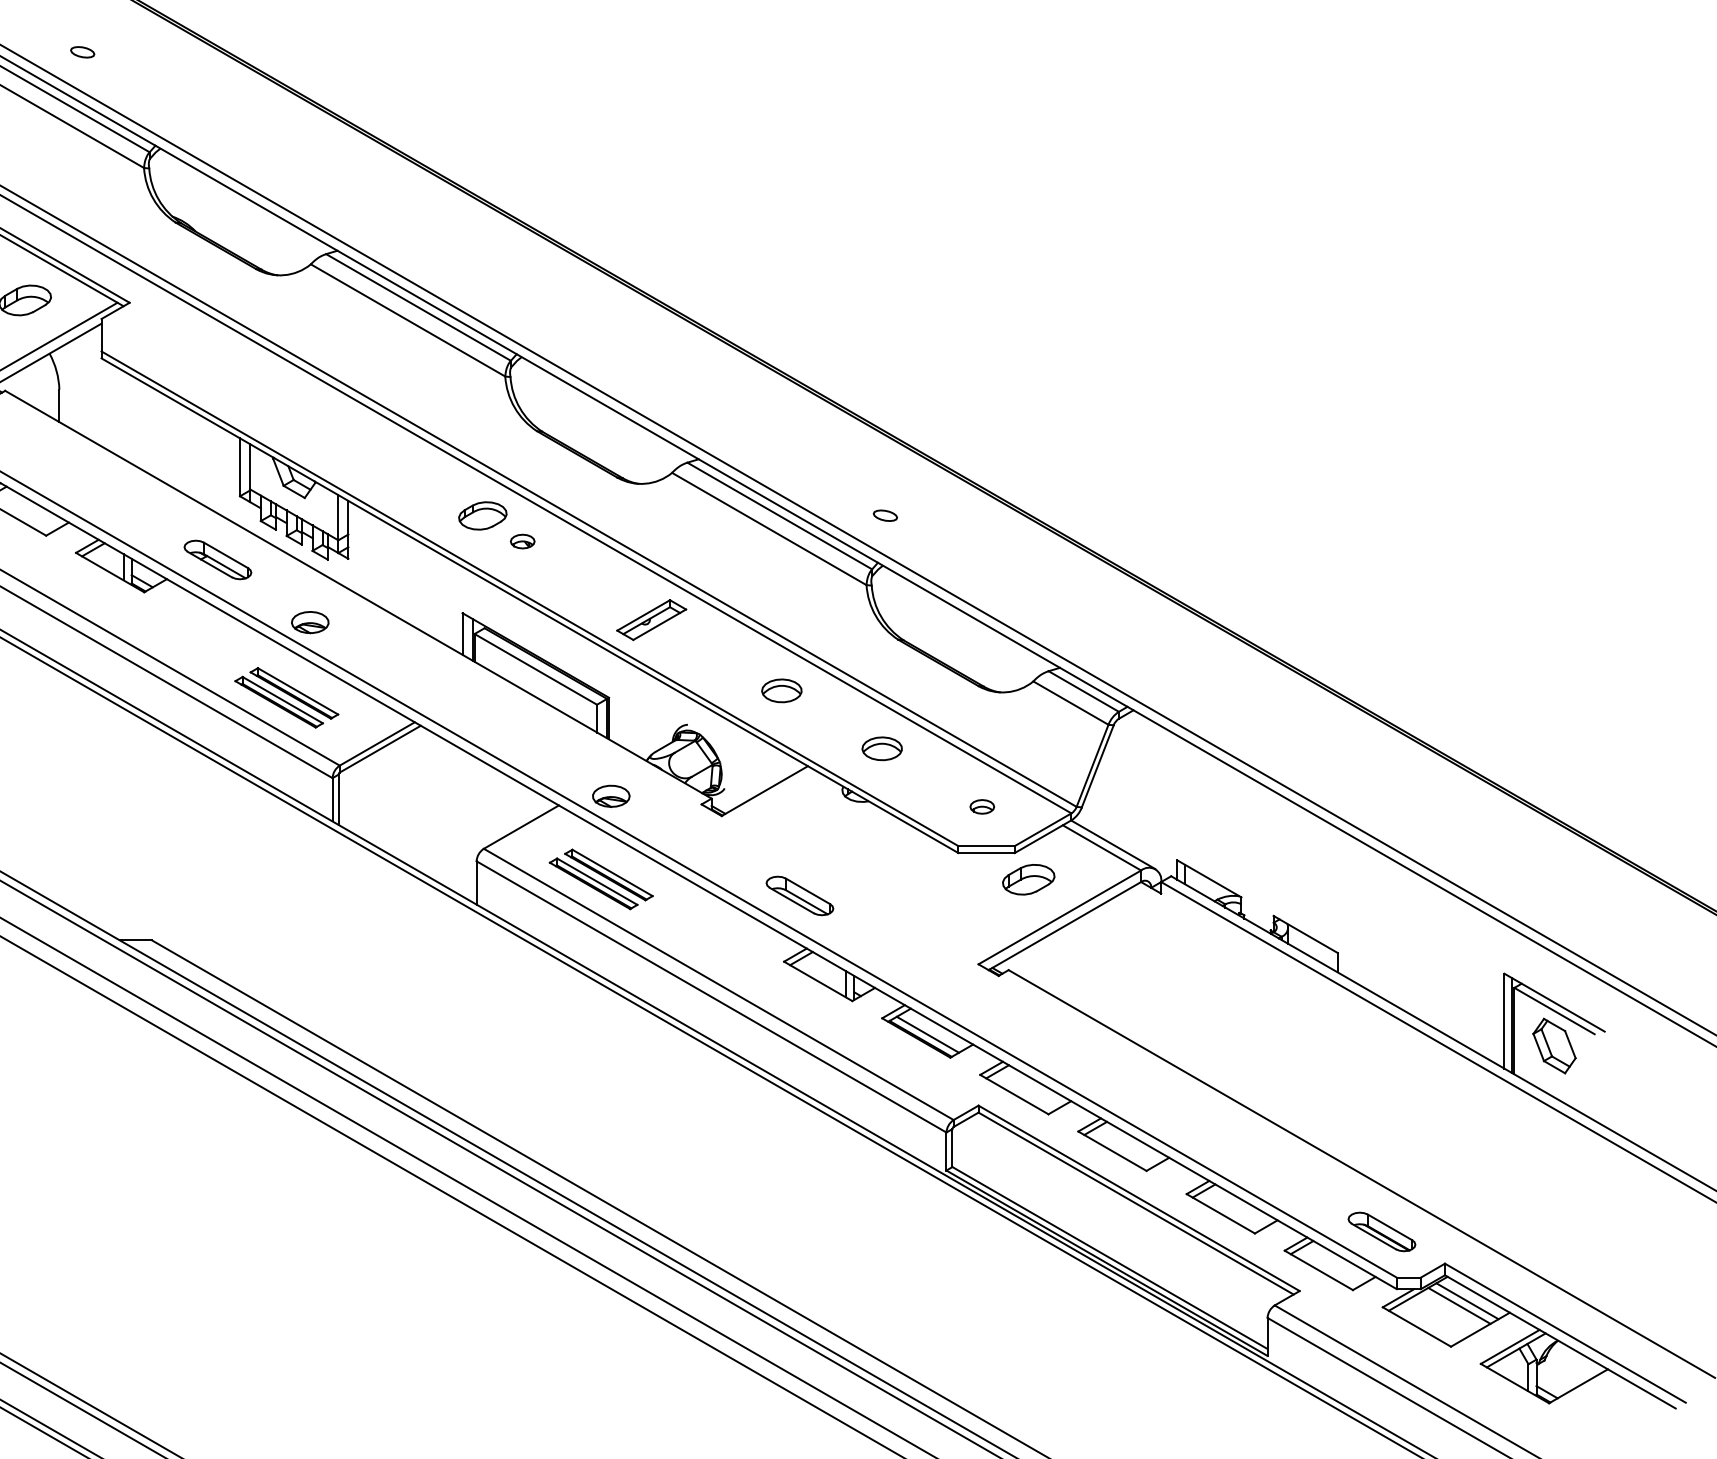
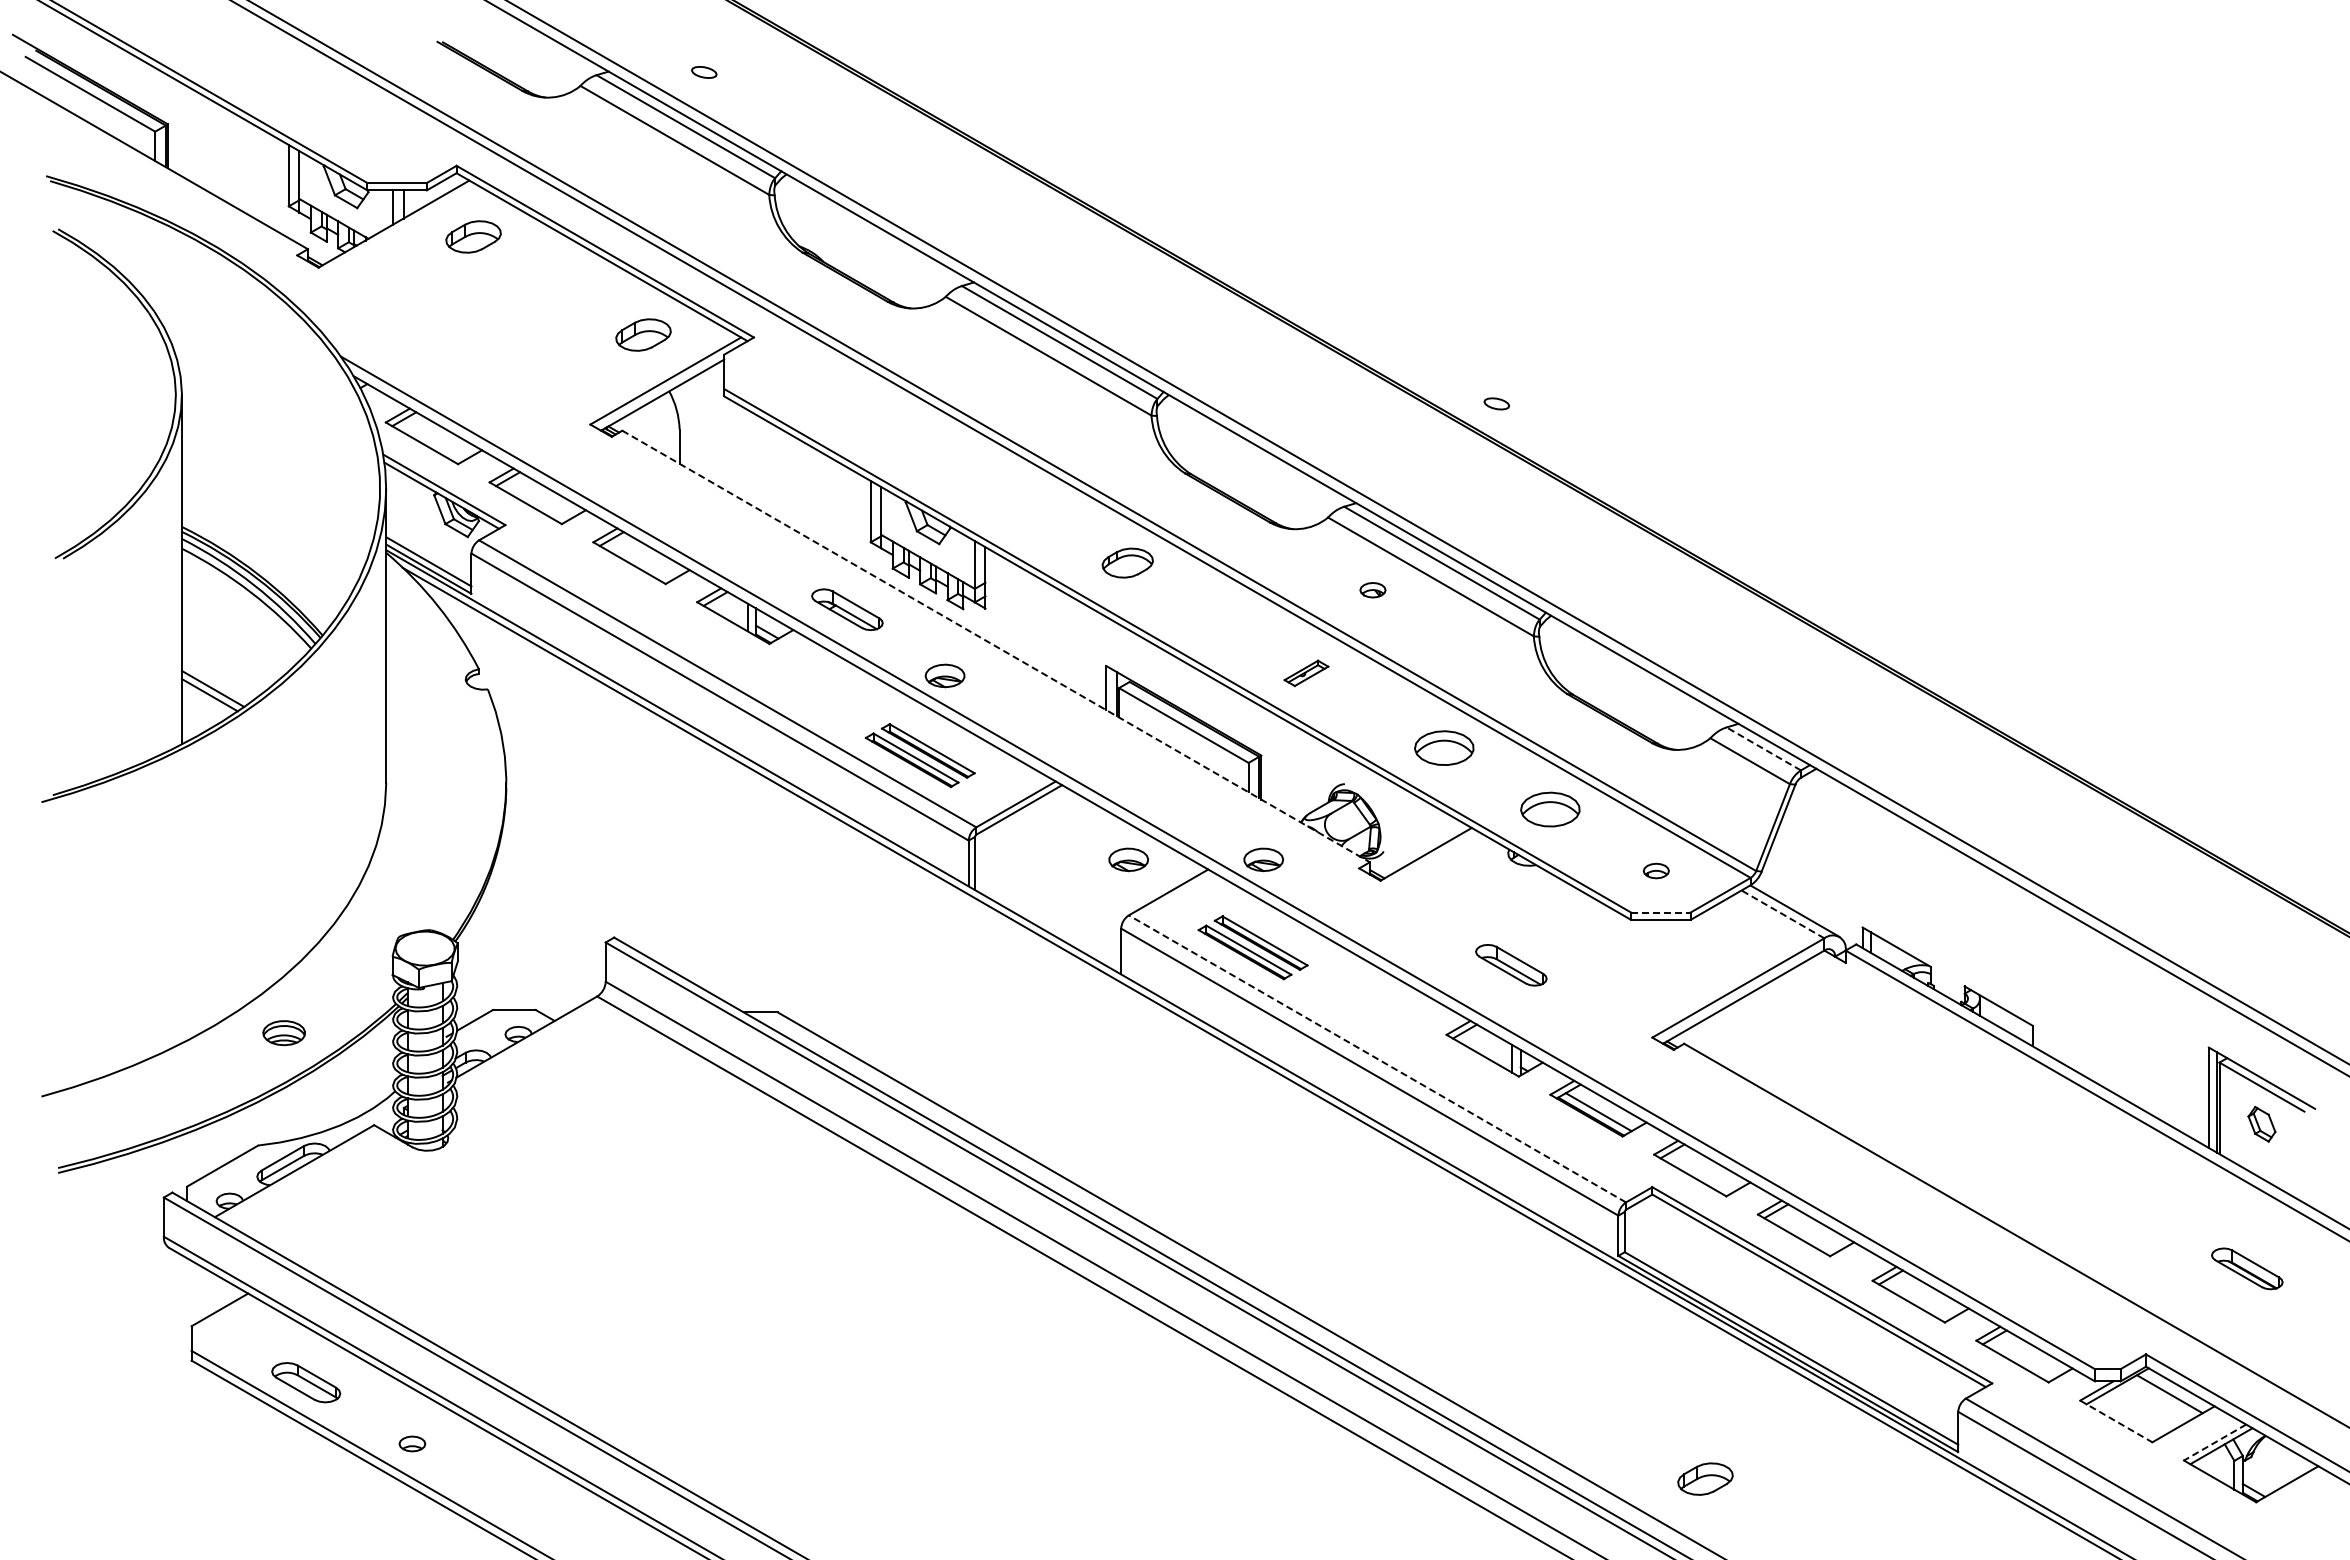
part: (885, 515) -> (1496, 403), moved
part: (522, 541) -> (1372, 590), moved
line: (358, 594) -> (996, 646), solid -> dashed
part: (651, 620) -> (1306, 673), size x0.6
part: (781, 691) -> (1443, 748), size x1.4
line: (1083, 691) -> (1763, 748), solid -> dashed
part: (882, 748) -> (1550, 809), size x1.4
part: (483, 796) -> (1128, 859), added
line: (986, 846) -> (1660, 912), solid -> dashed
line: (1102, 847) -> (1783, 914), solid -> dashed
part: (1028, 879) -> (1705, 1478), moved
part: (800, 896) -> (1511, 965), moved
line: (718, 984) -> (1377, 1058), solid -> dashed
part: (1554, 1046) -> (2261, 1124), size x0.6
part: (1382, 1231) -> (2247, 1268), moved
line: (1459, 1306) -> (2161, 1399), removed
line: (1417, 1327) -> (2116, 1421), solid -> dashed
line: (1510, 1346) -> (2215, 1442), solid -> dashed

